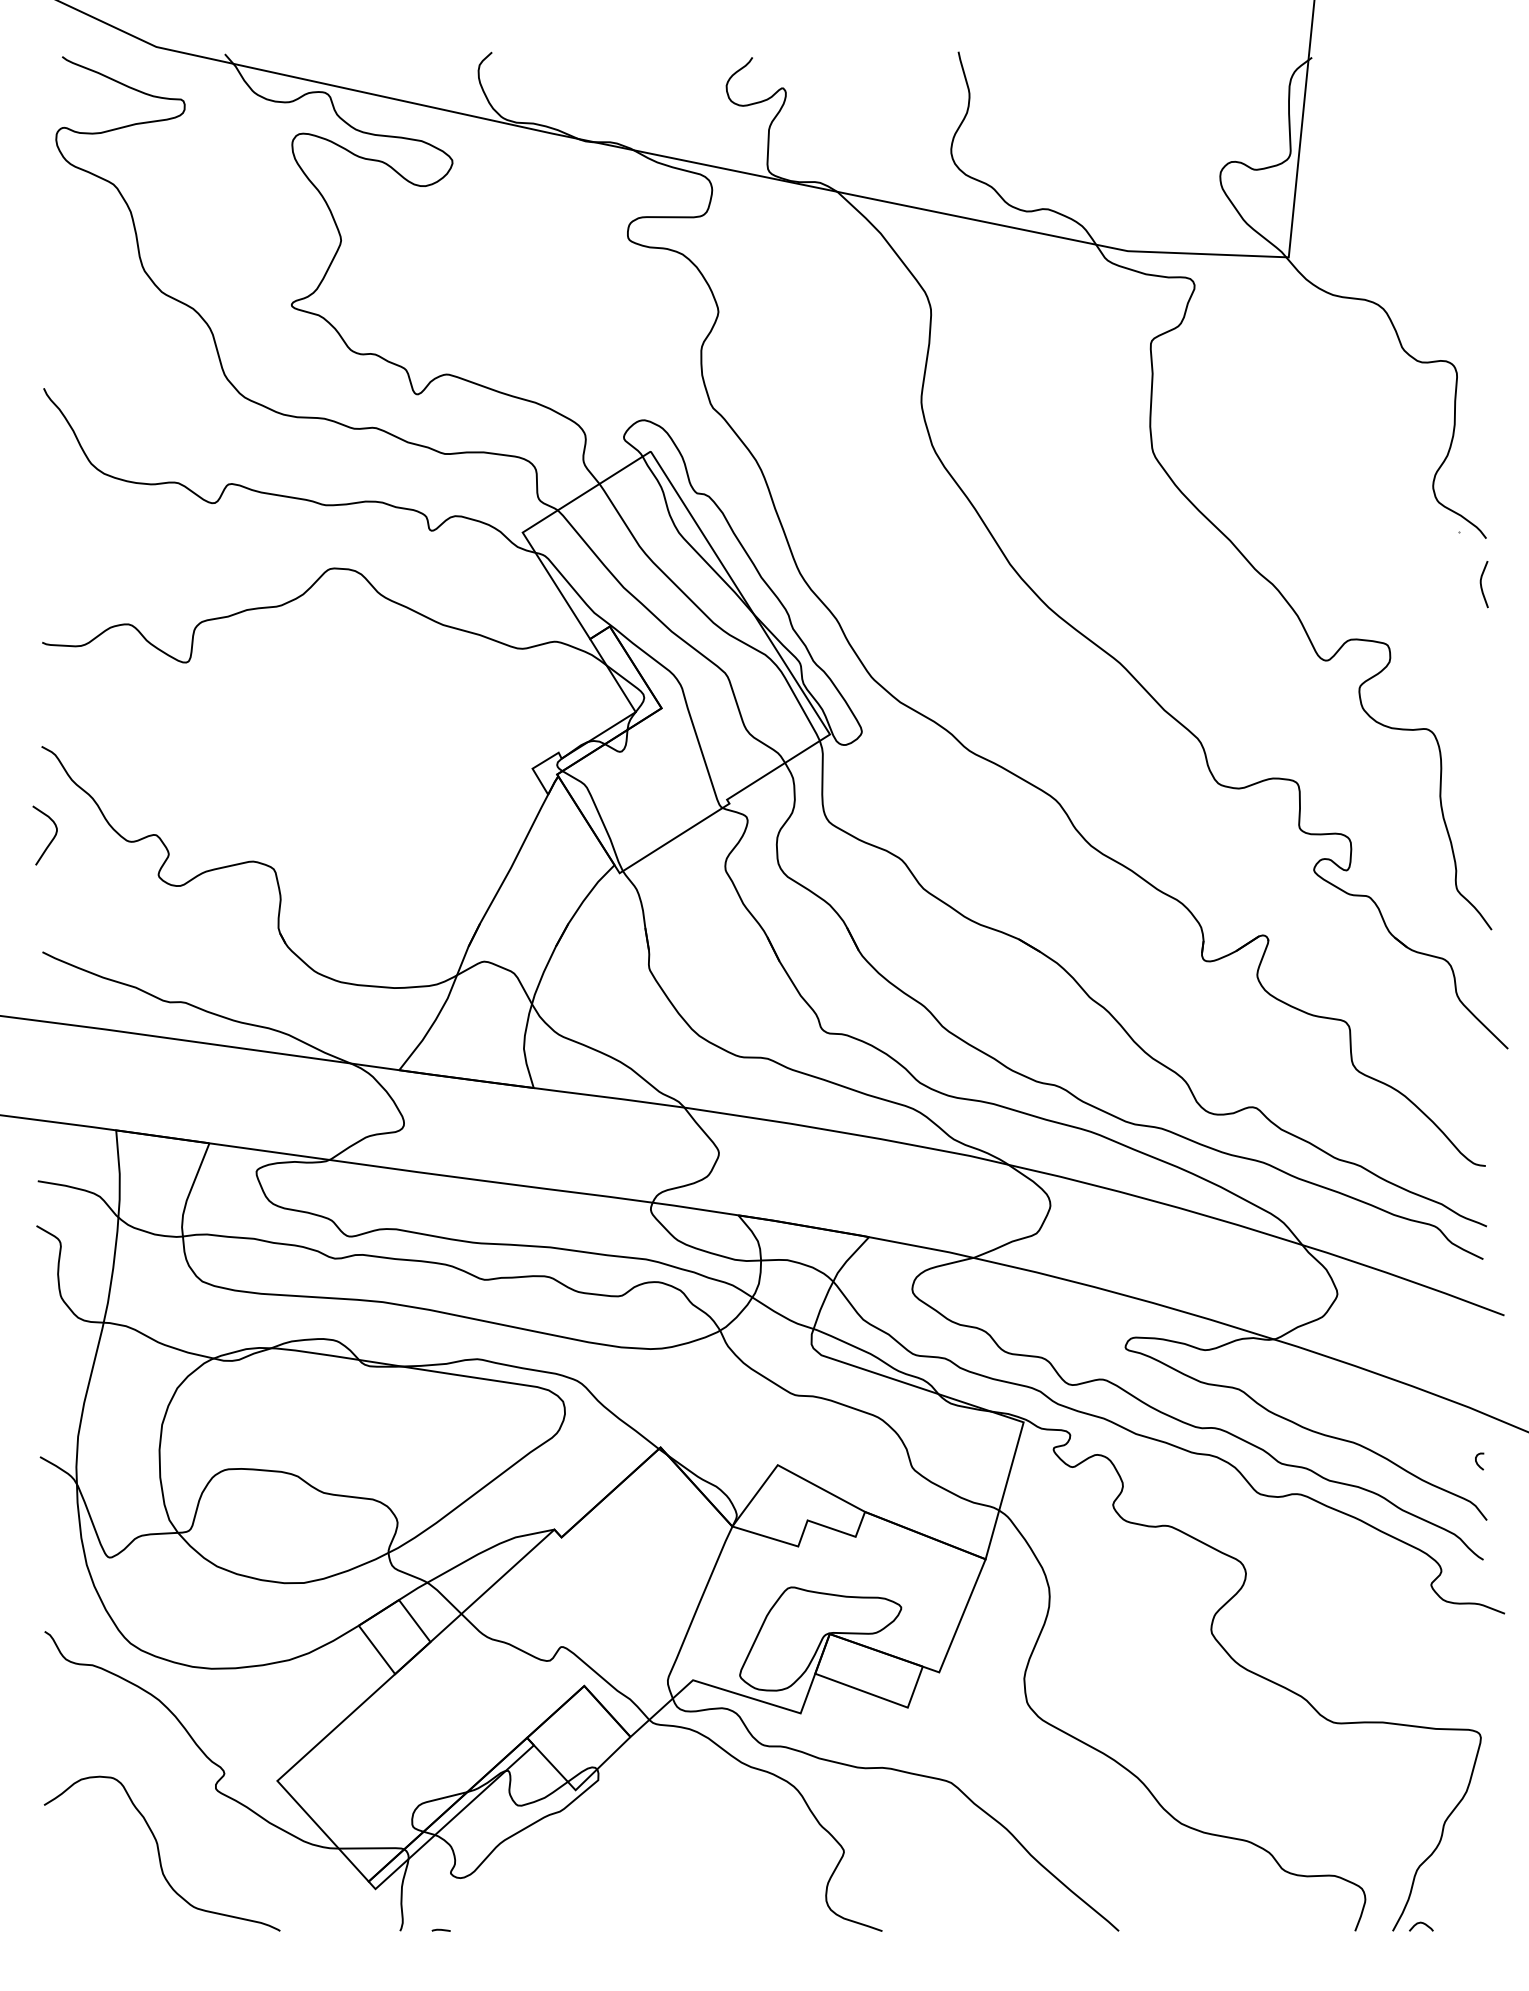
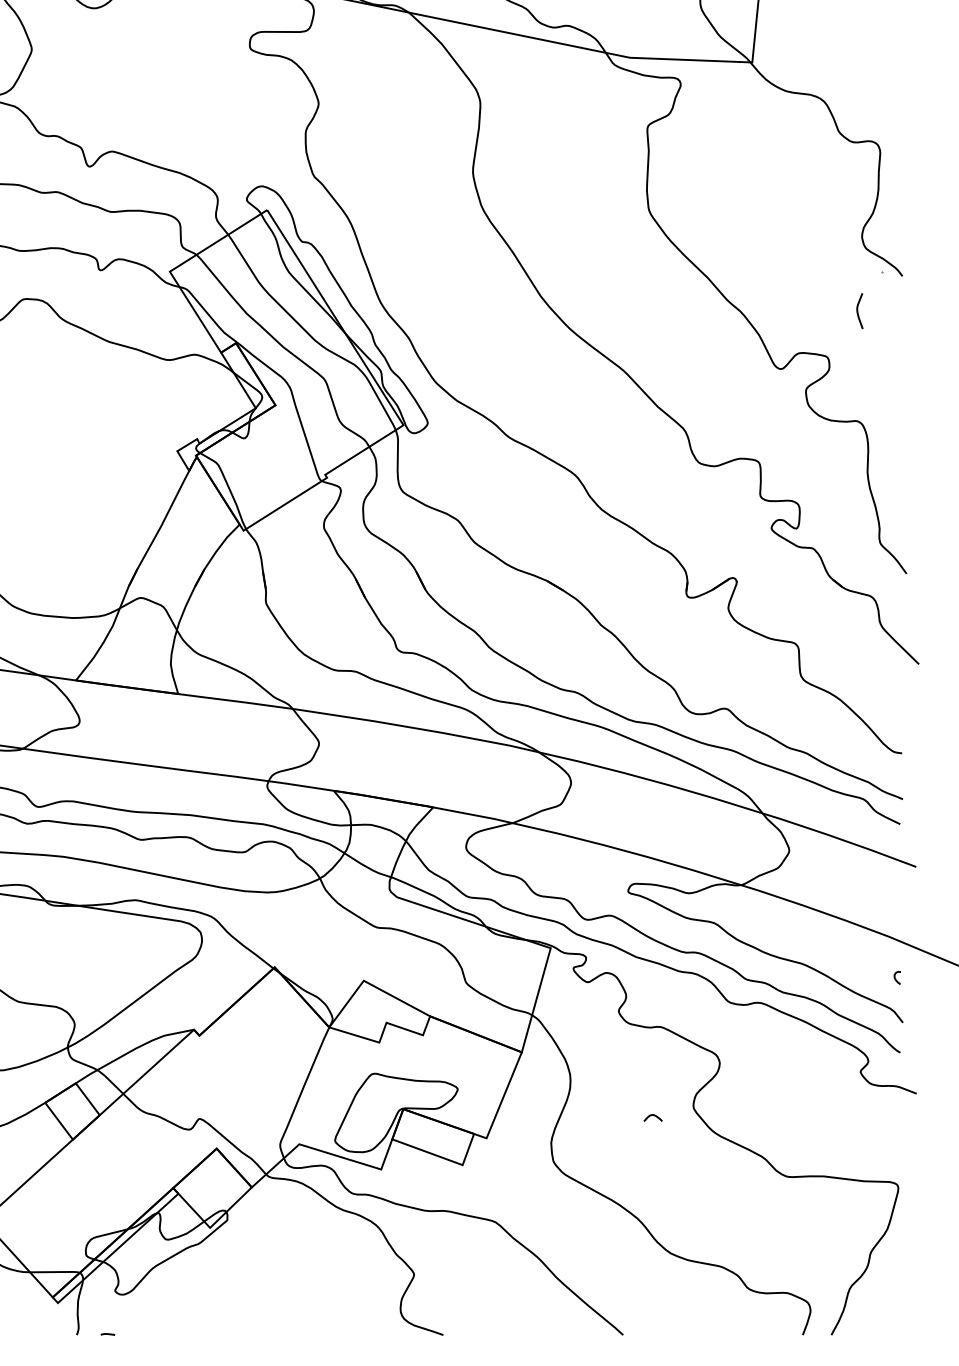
curve: (1481, 584) -> (857, 311), moved
curve: (1423, 1924) -> (654, 1116), moved

